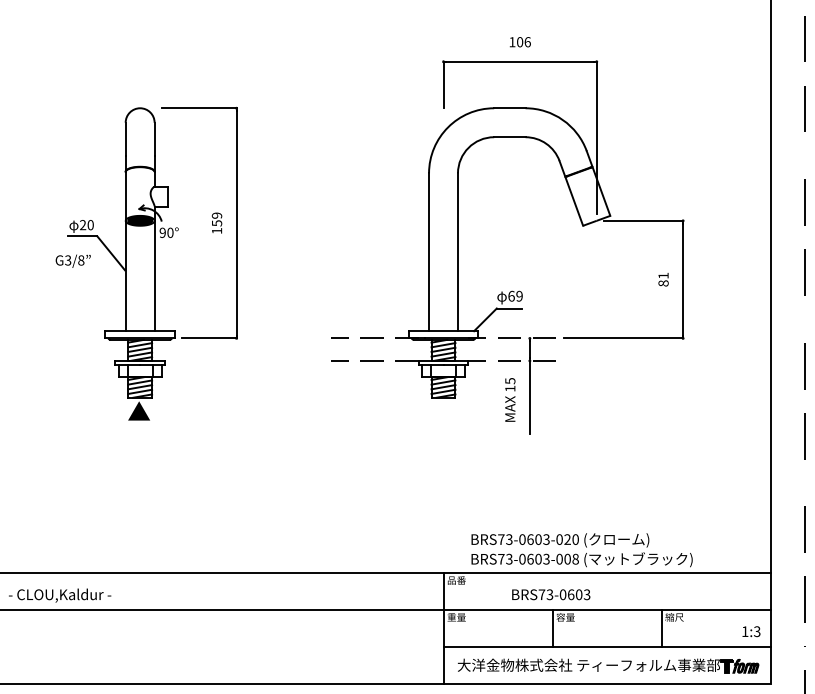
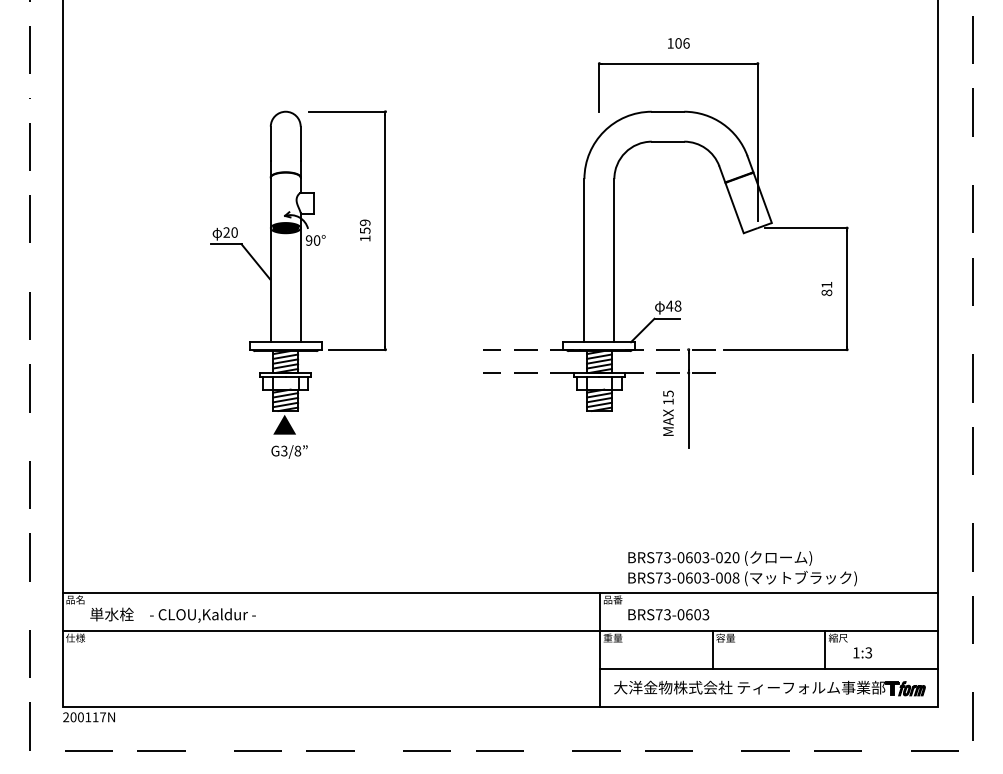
text: (73, 260) -> (289, 451), moved
text: (515, 295) -> (673, 305), 69 -> 48
text: (550, 594) -> (668, 614), moved
text: (751, 631) -> (862, 652), moved

